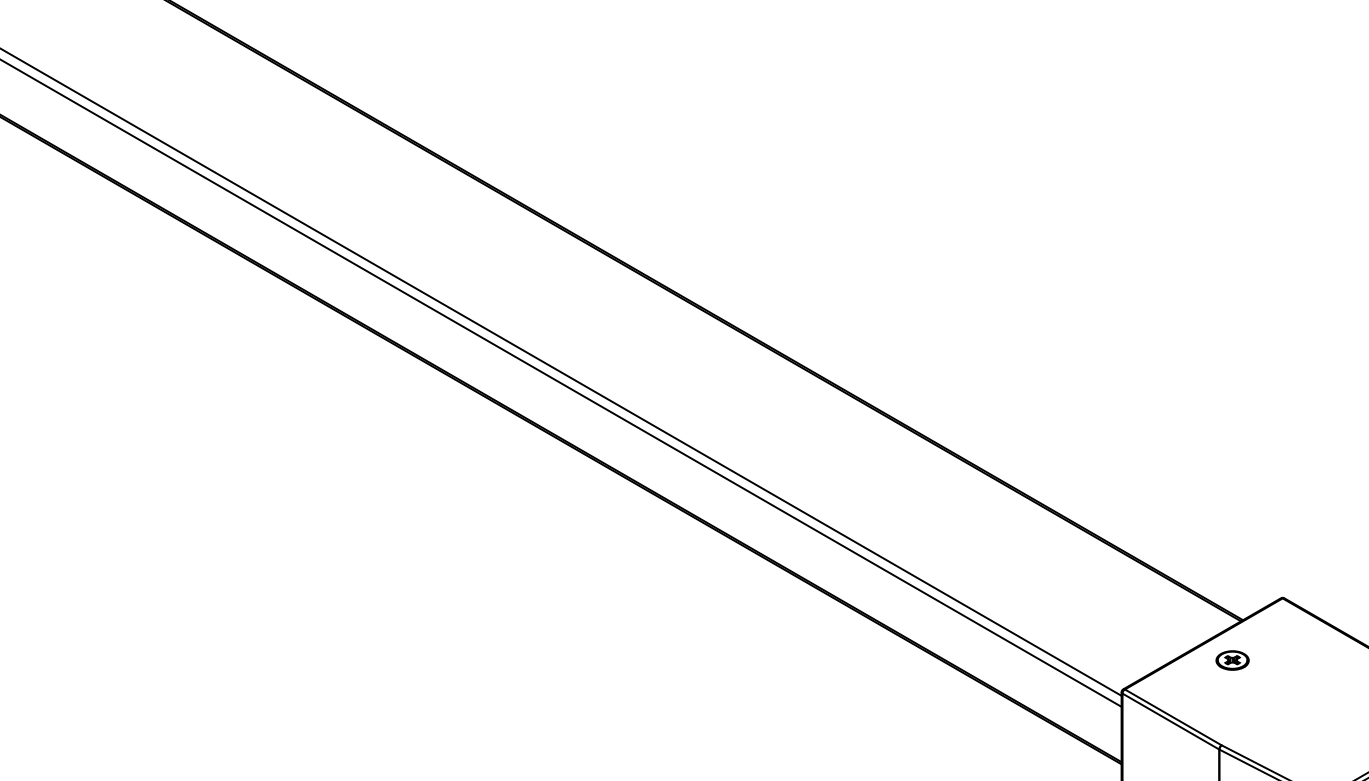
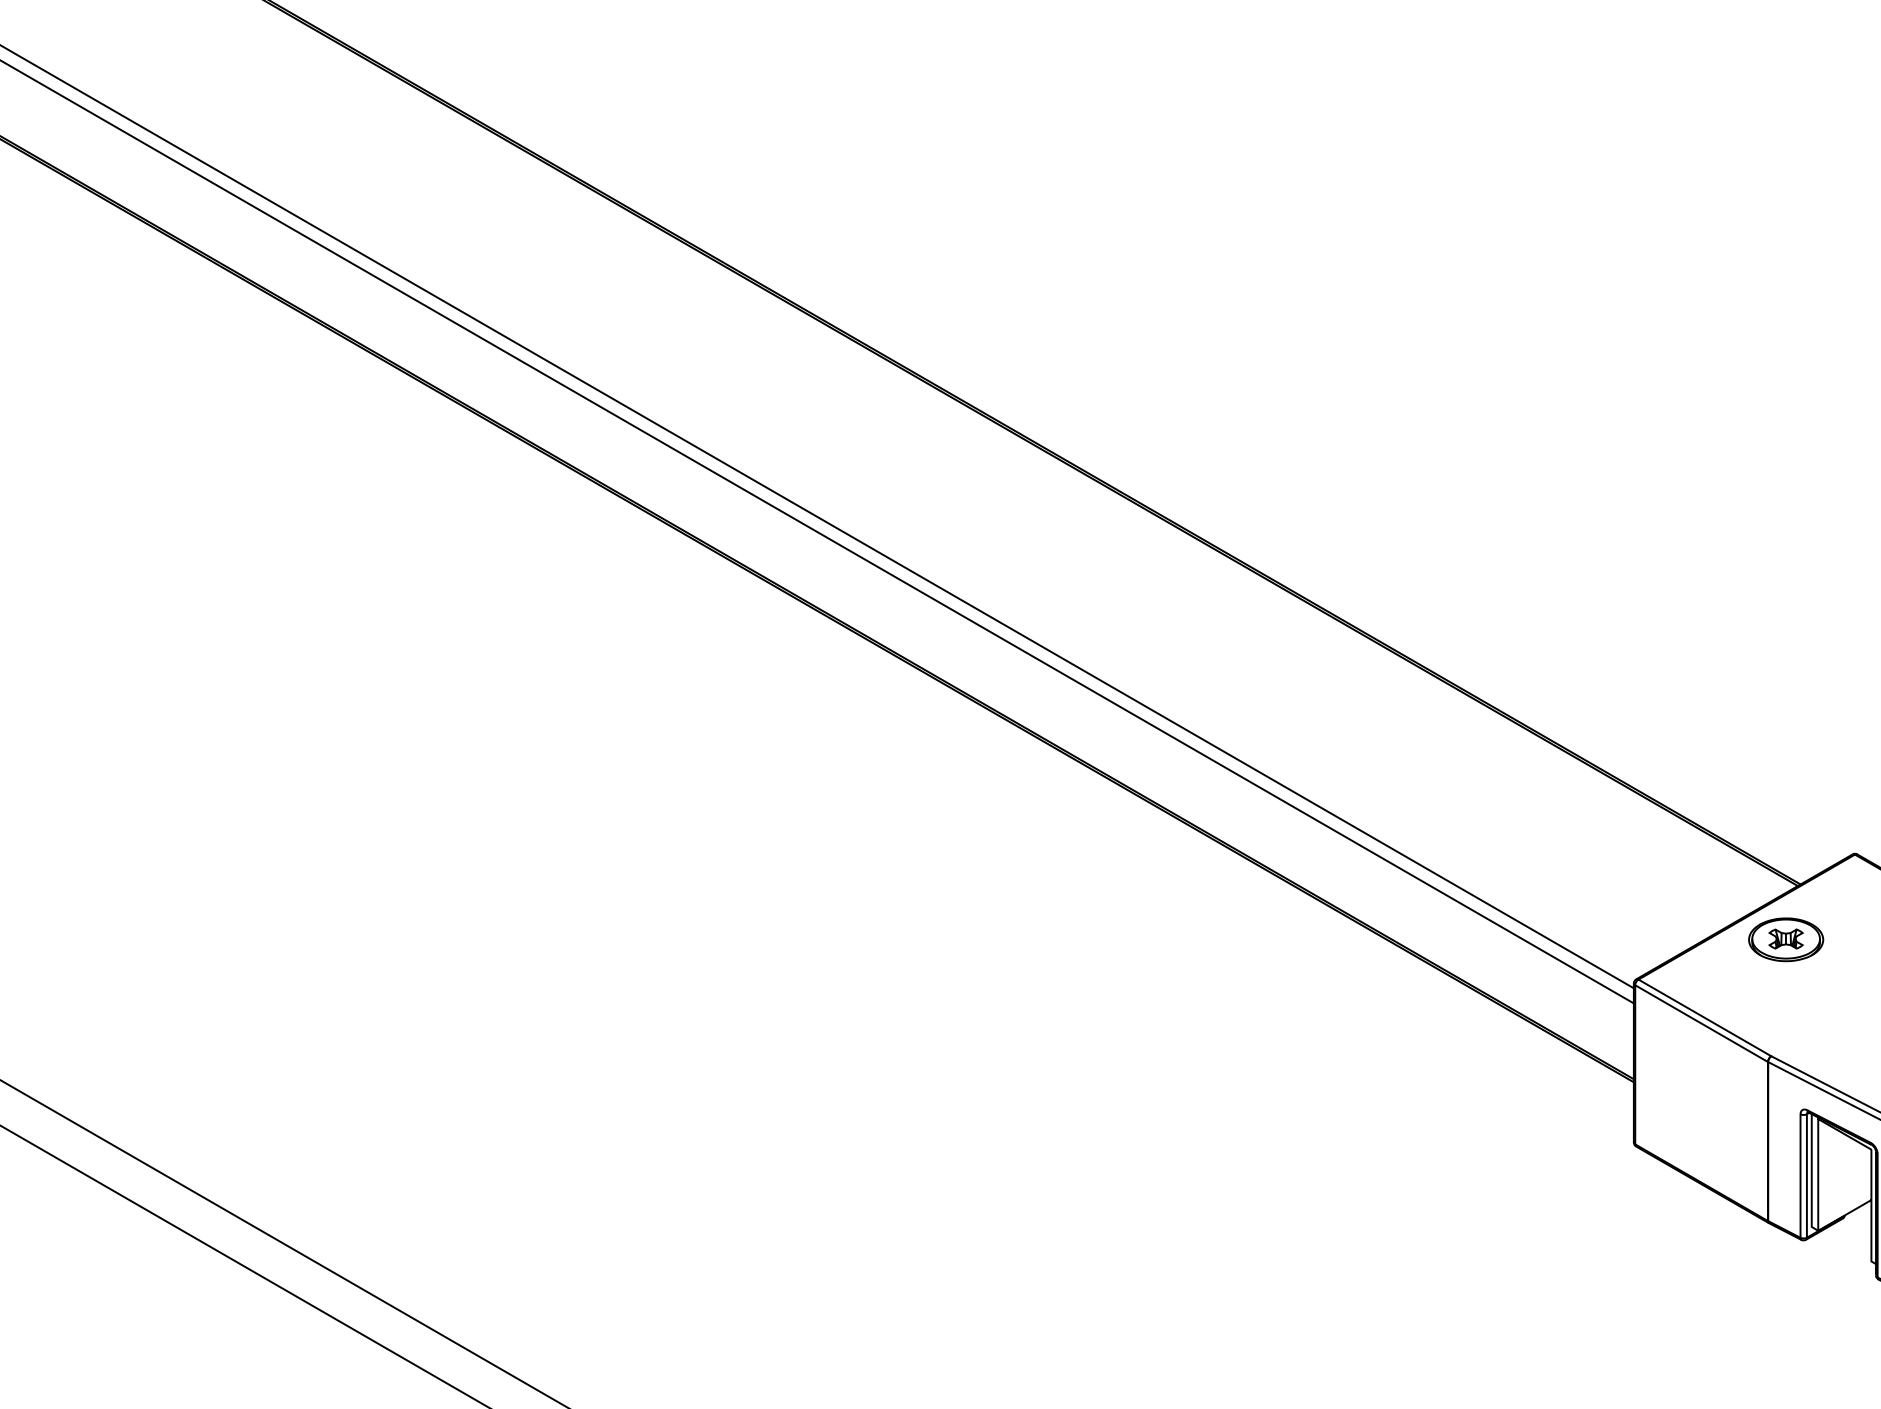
part: (1232, 660) -> (1786, 939), size x1.67

